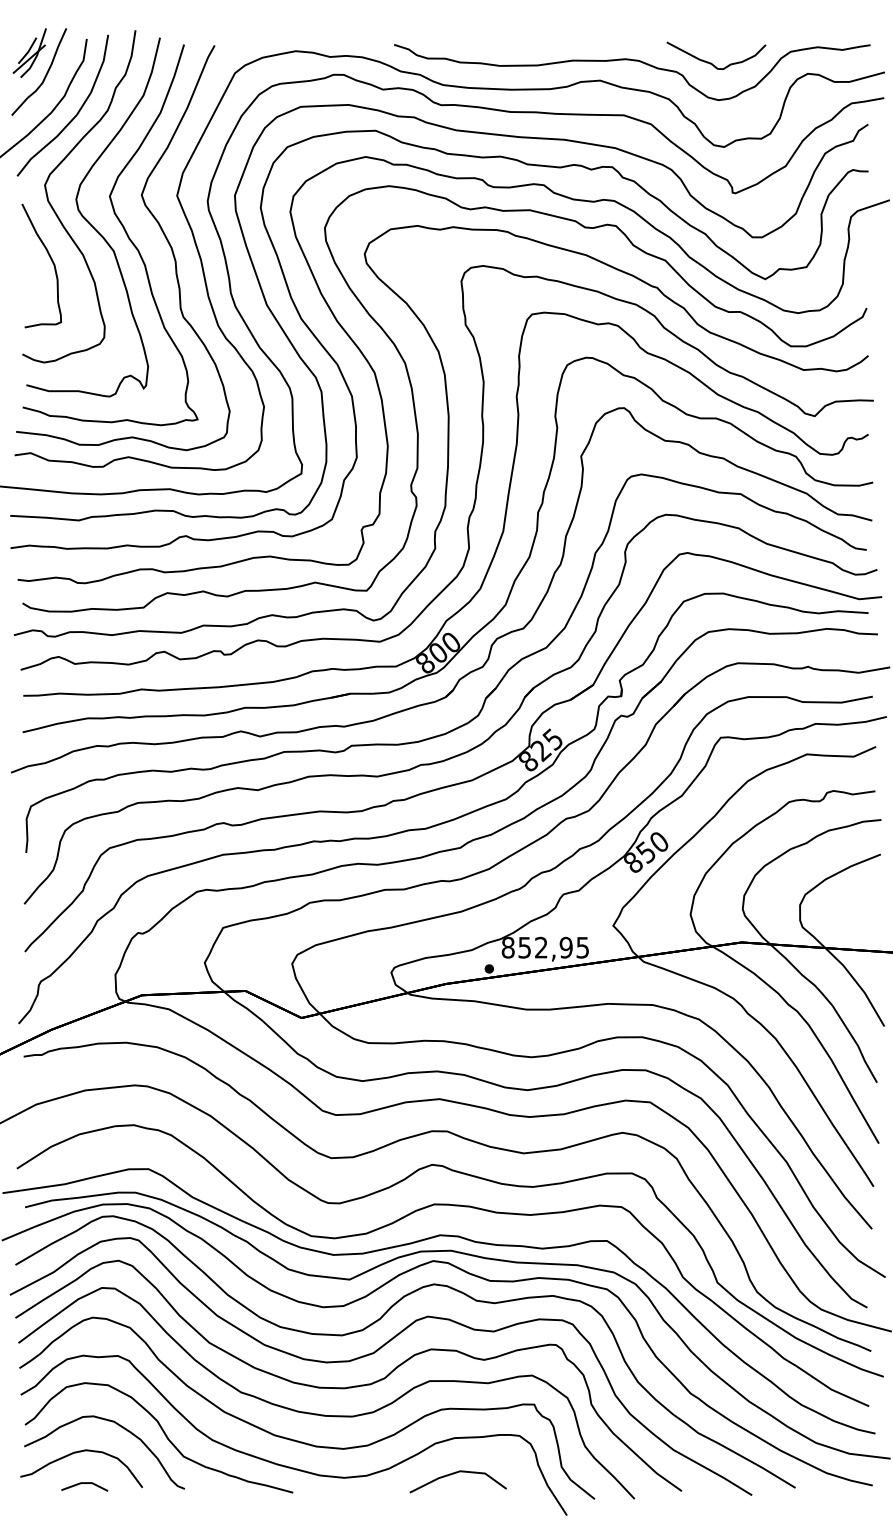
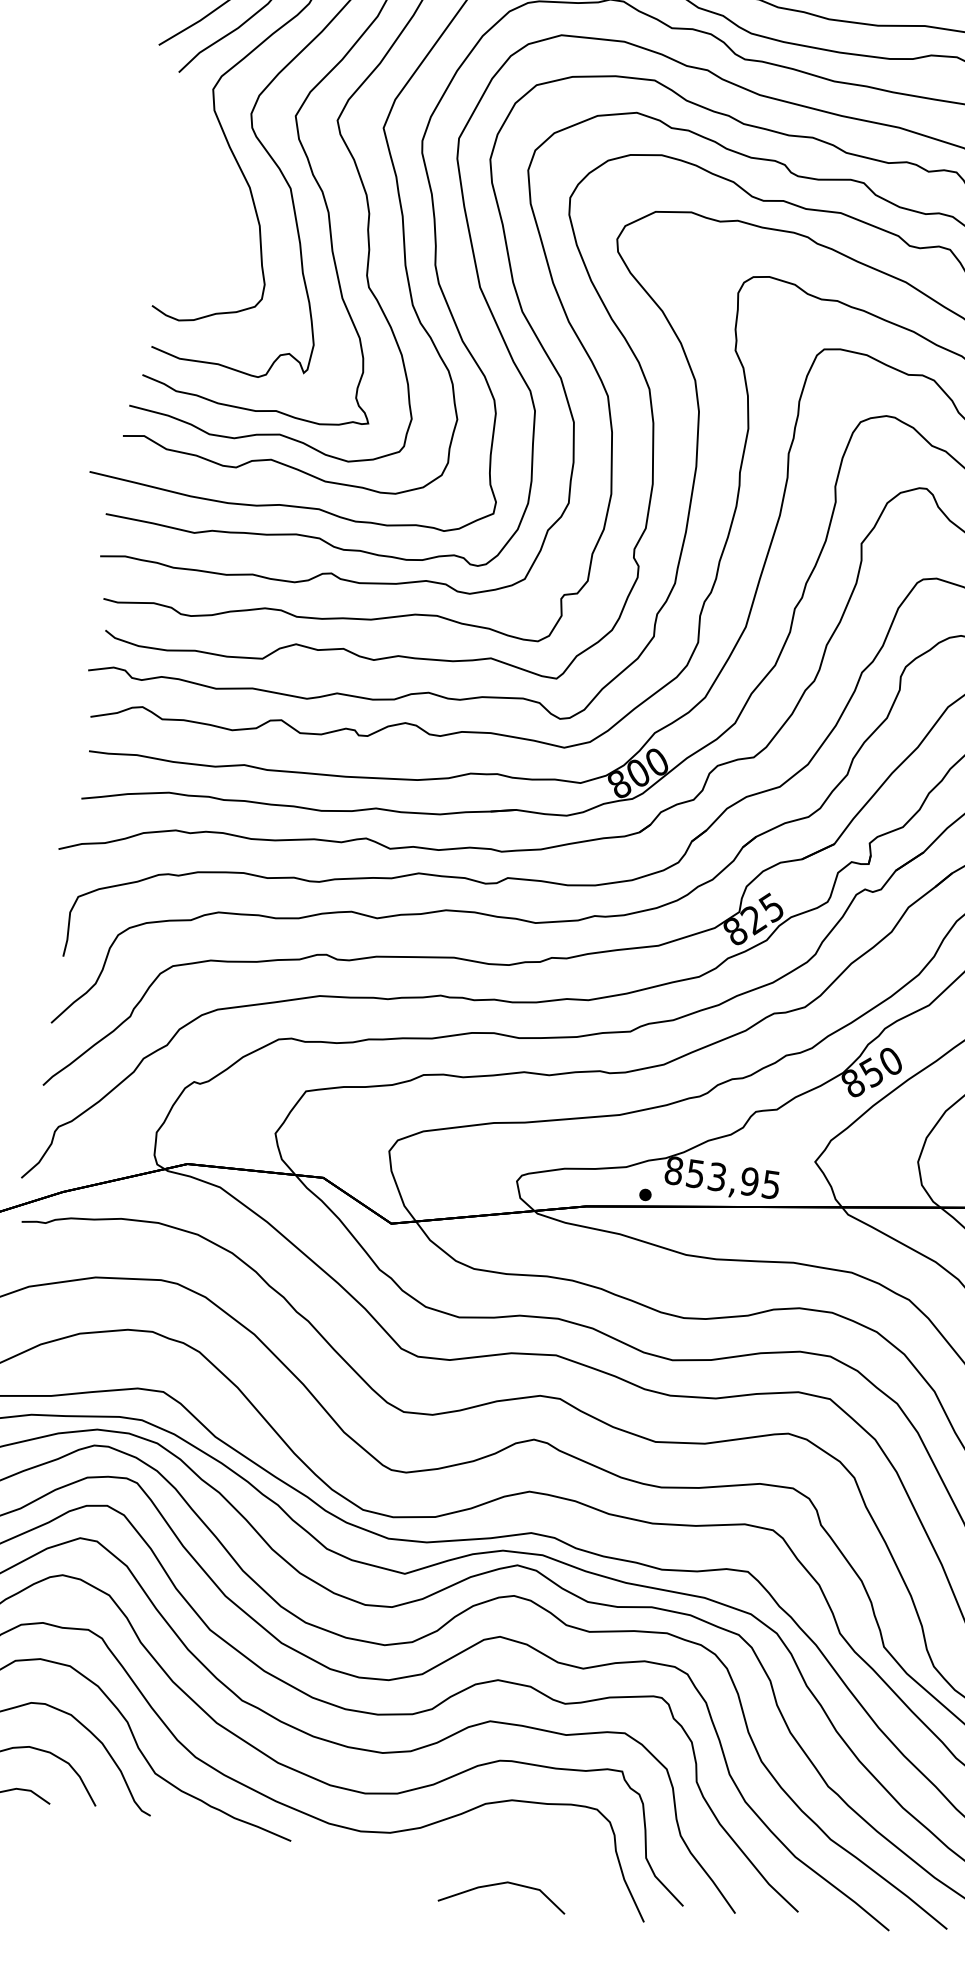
curve: (51, 261) -> (207, 190), removed
text: (541, 947) -> (717, 1176), 852,95 -> 853,95
line: (454, 1474) -> (499, 1885), moved

